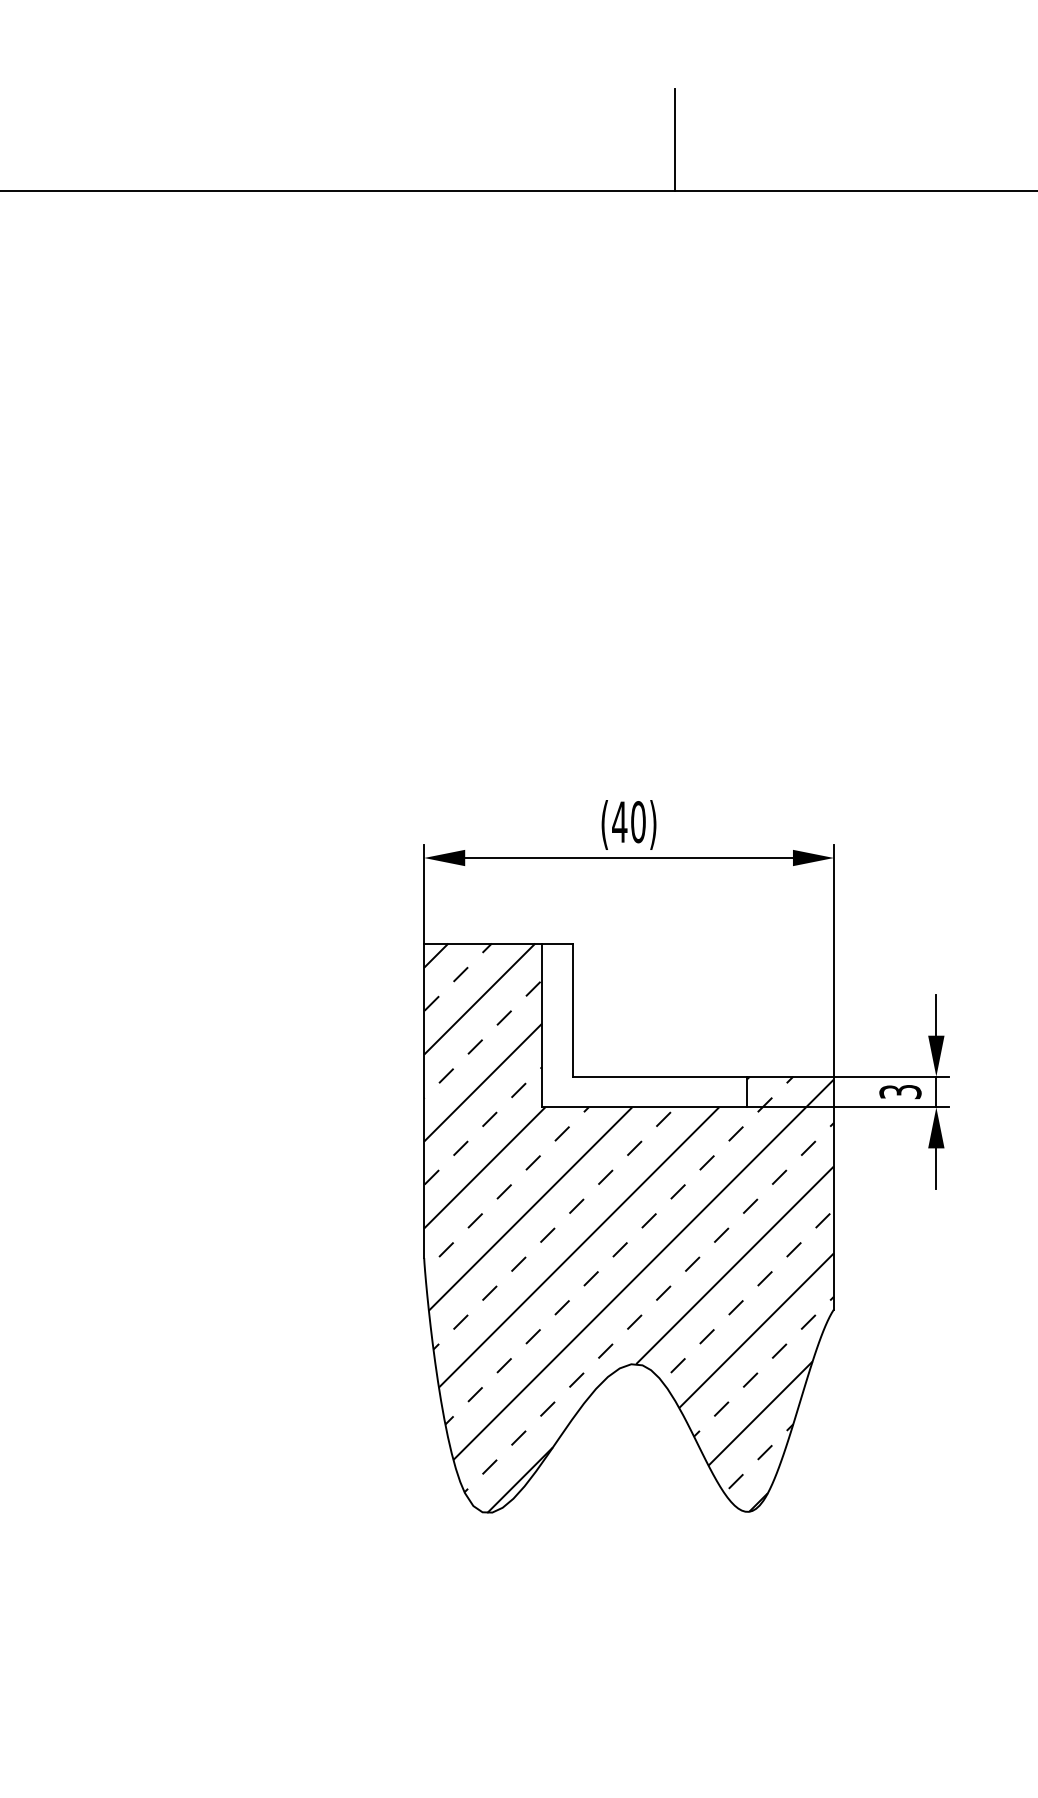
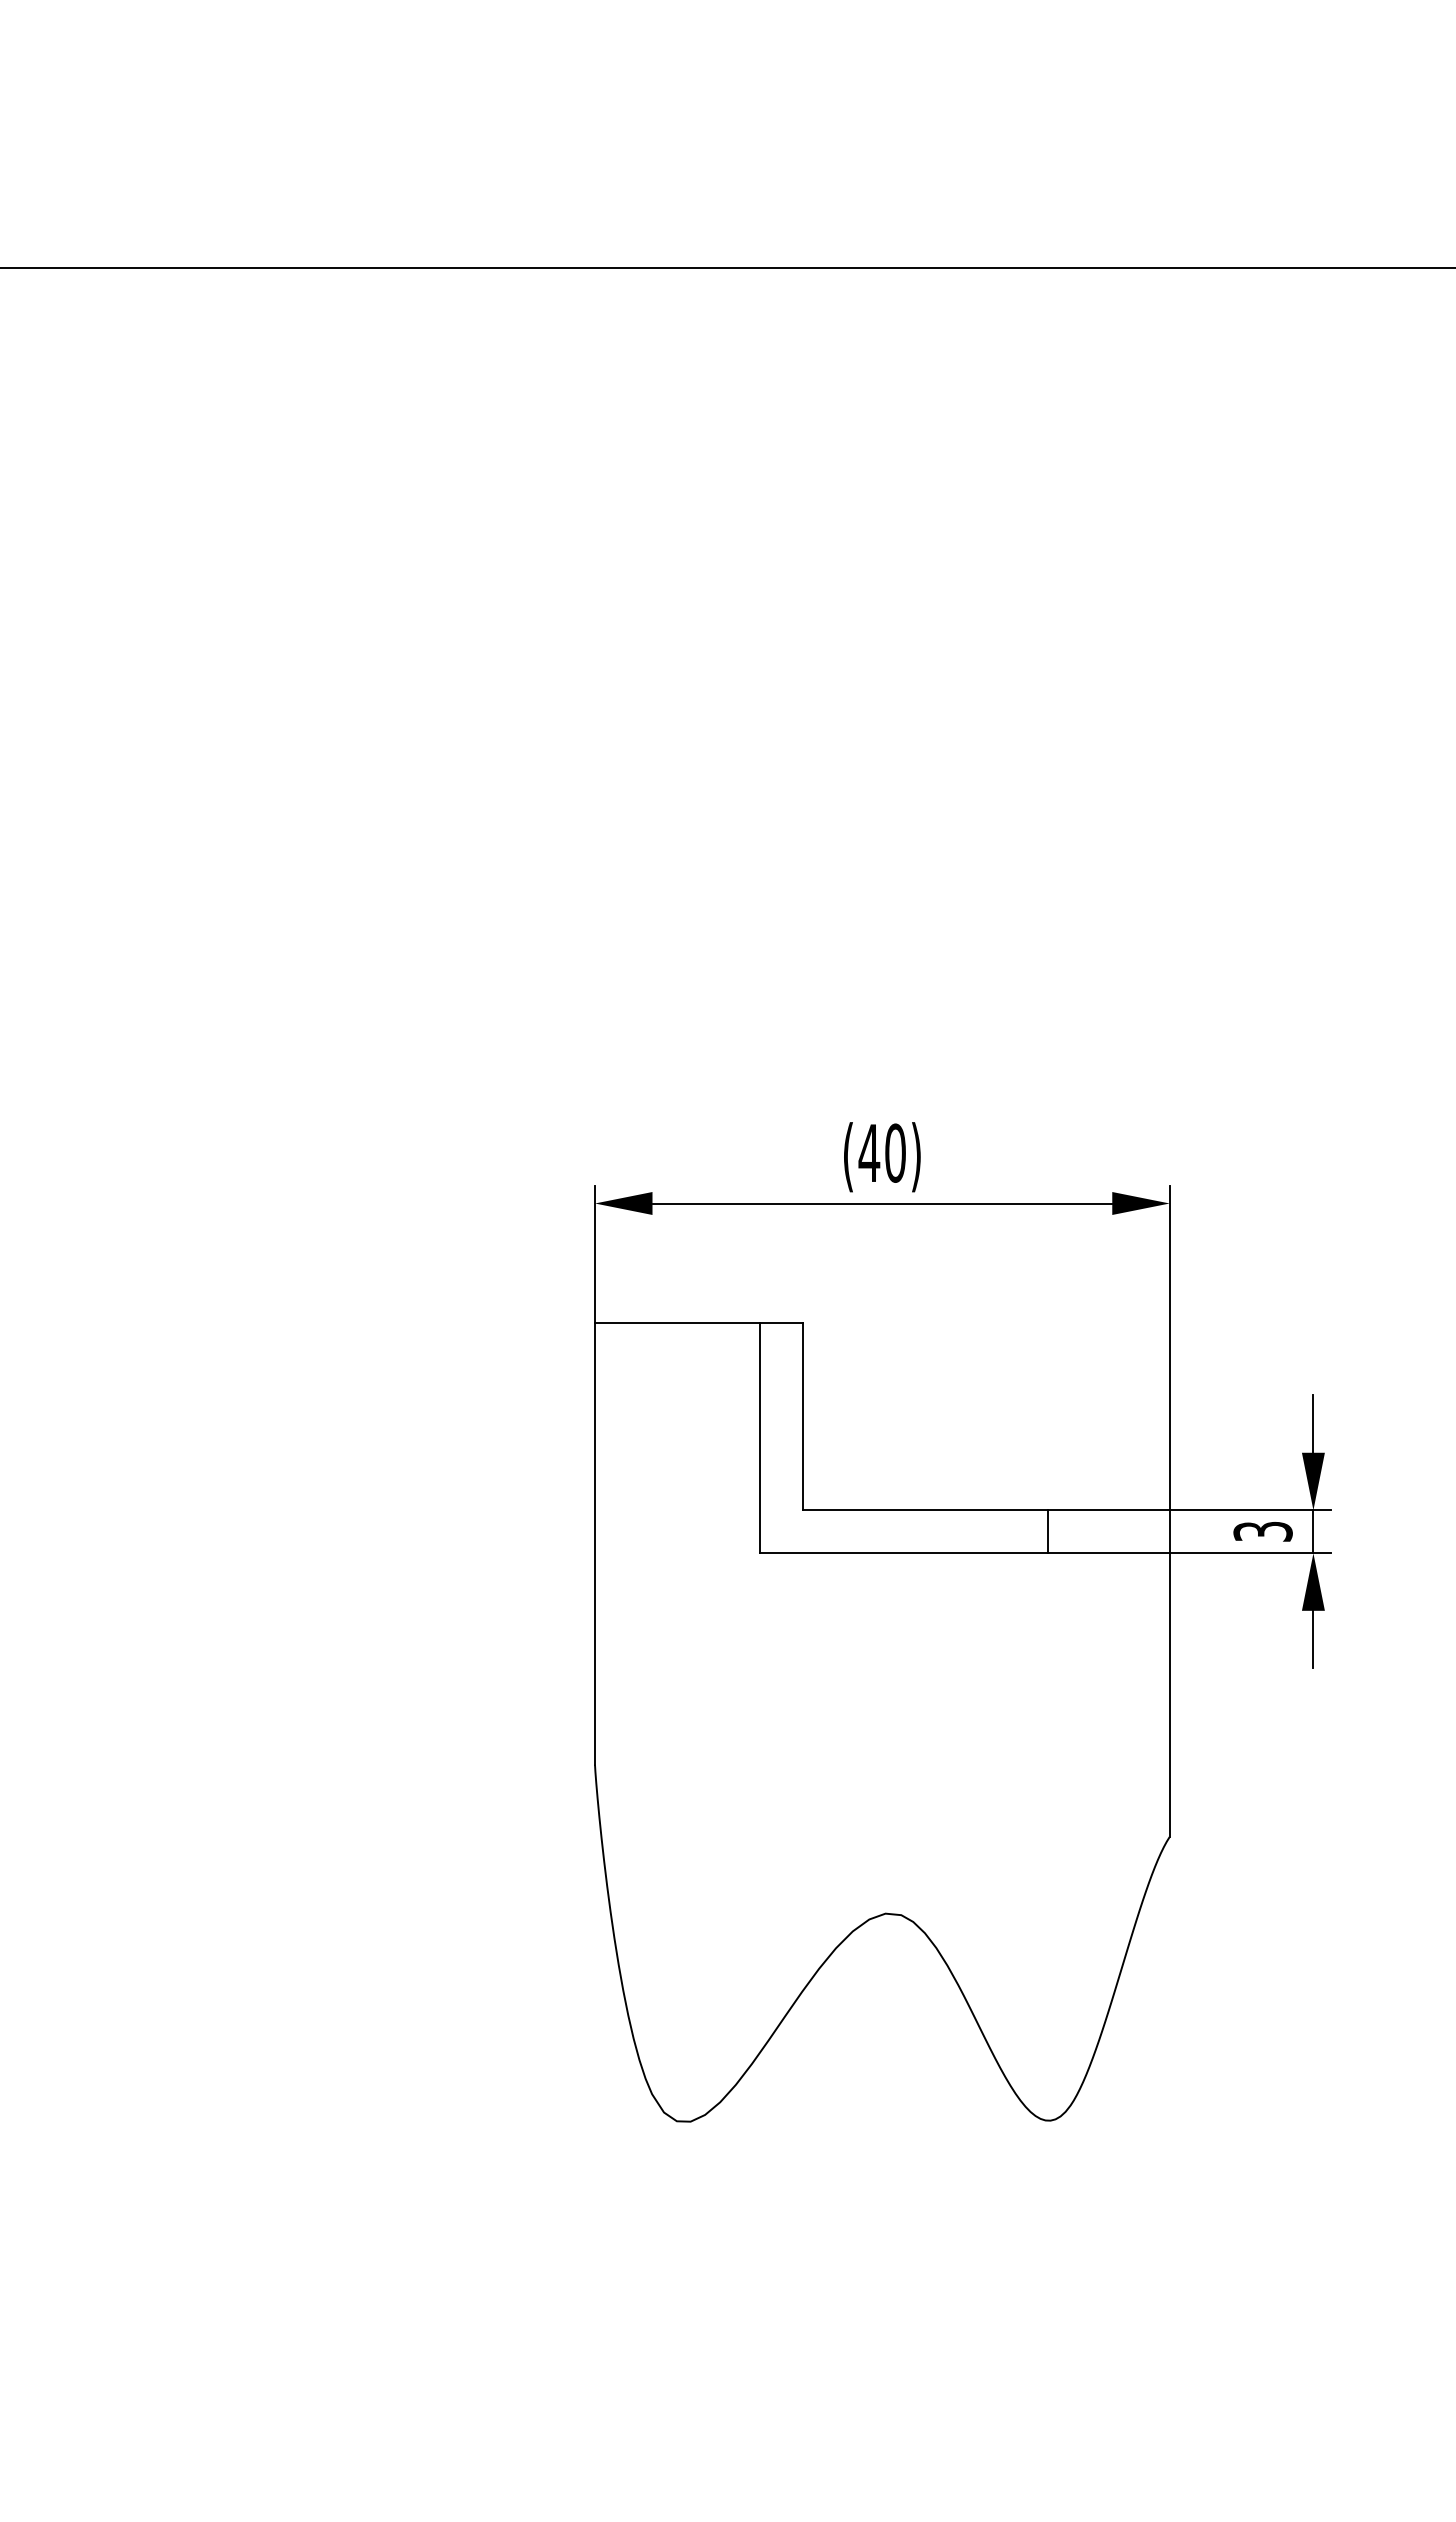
line: (675, 140) -> (947, 196), removed
hatch: (628, 1228) -> (881, 1722), removed

